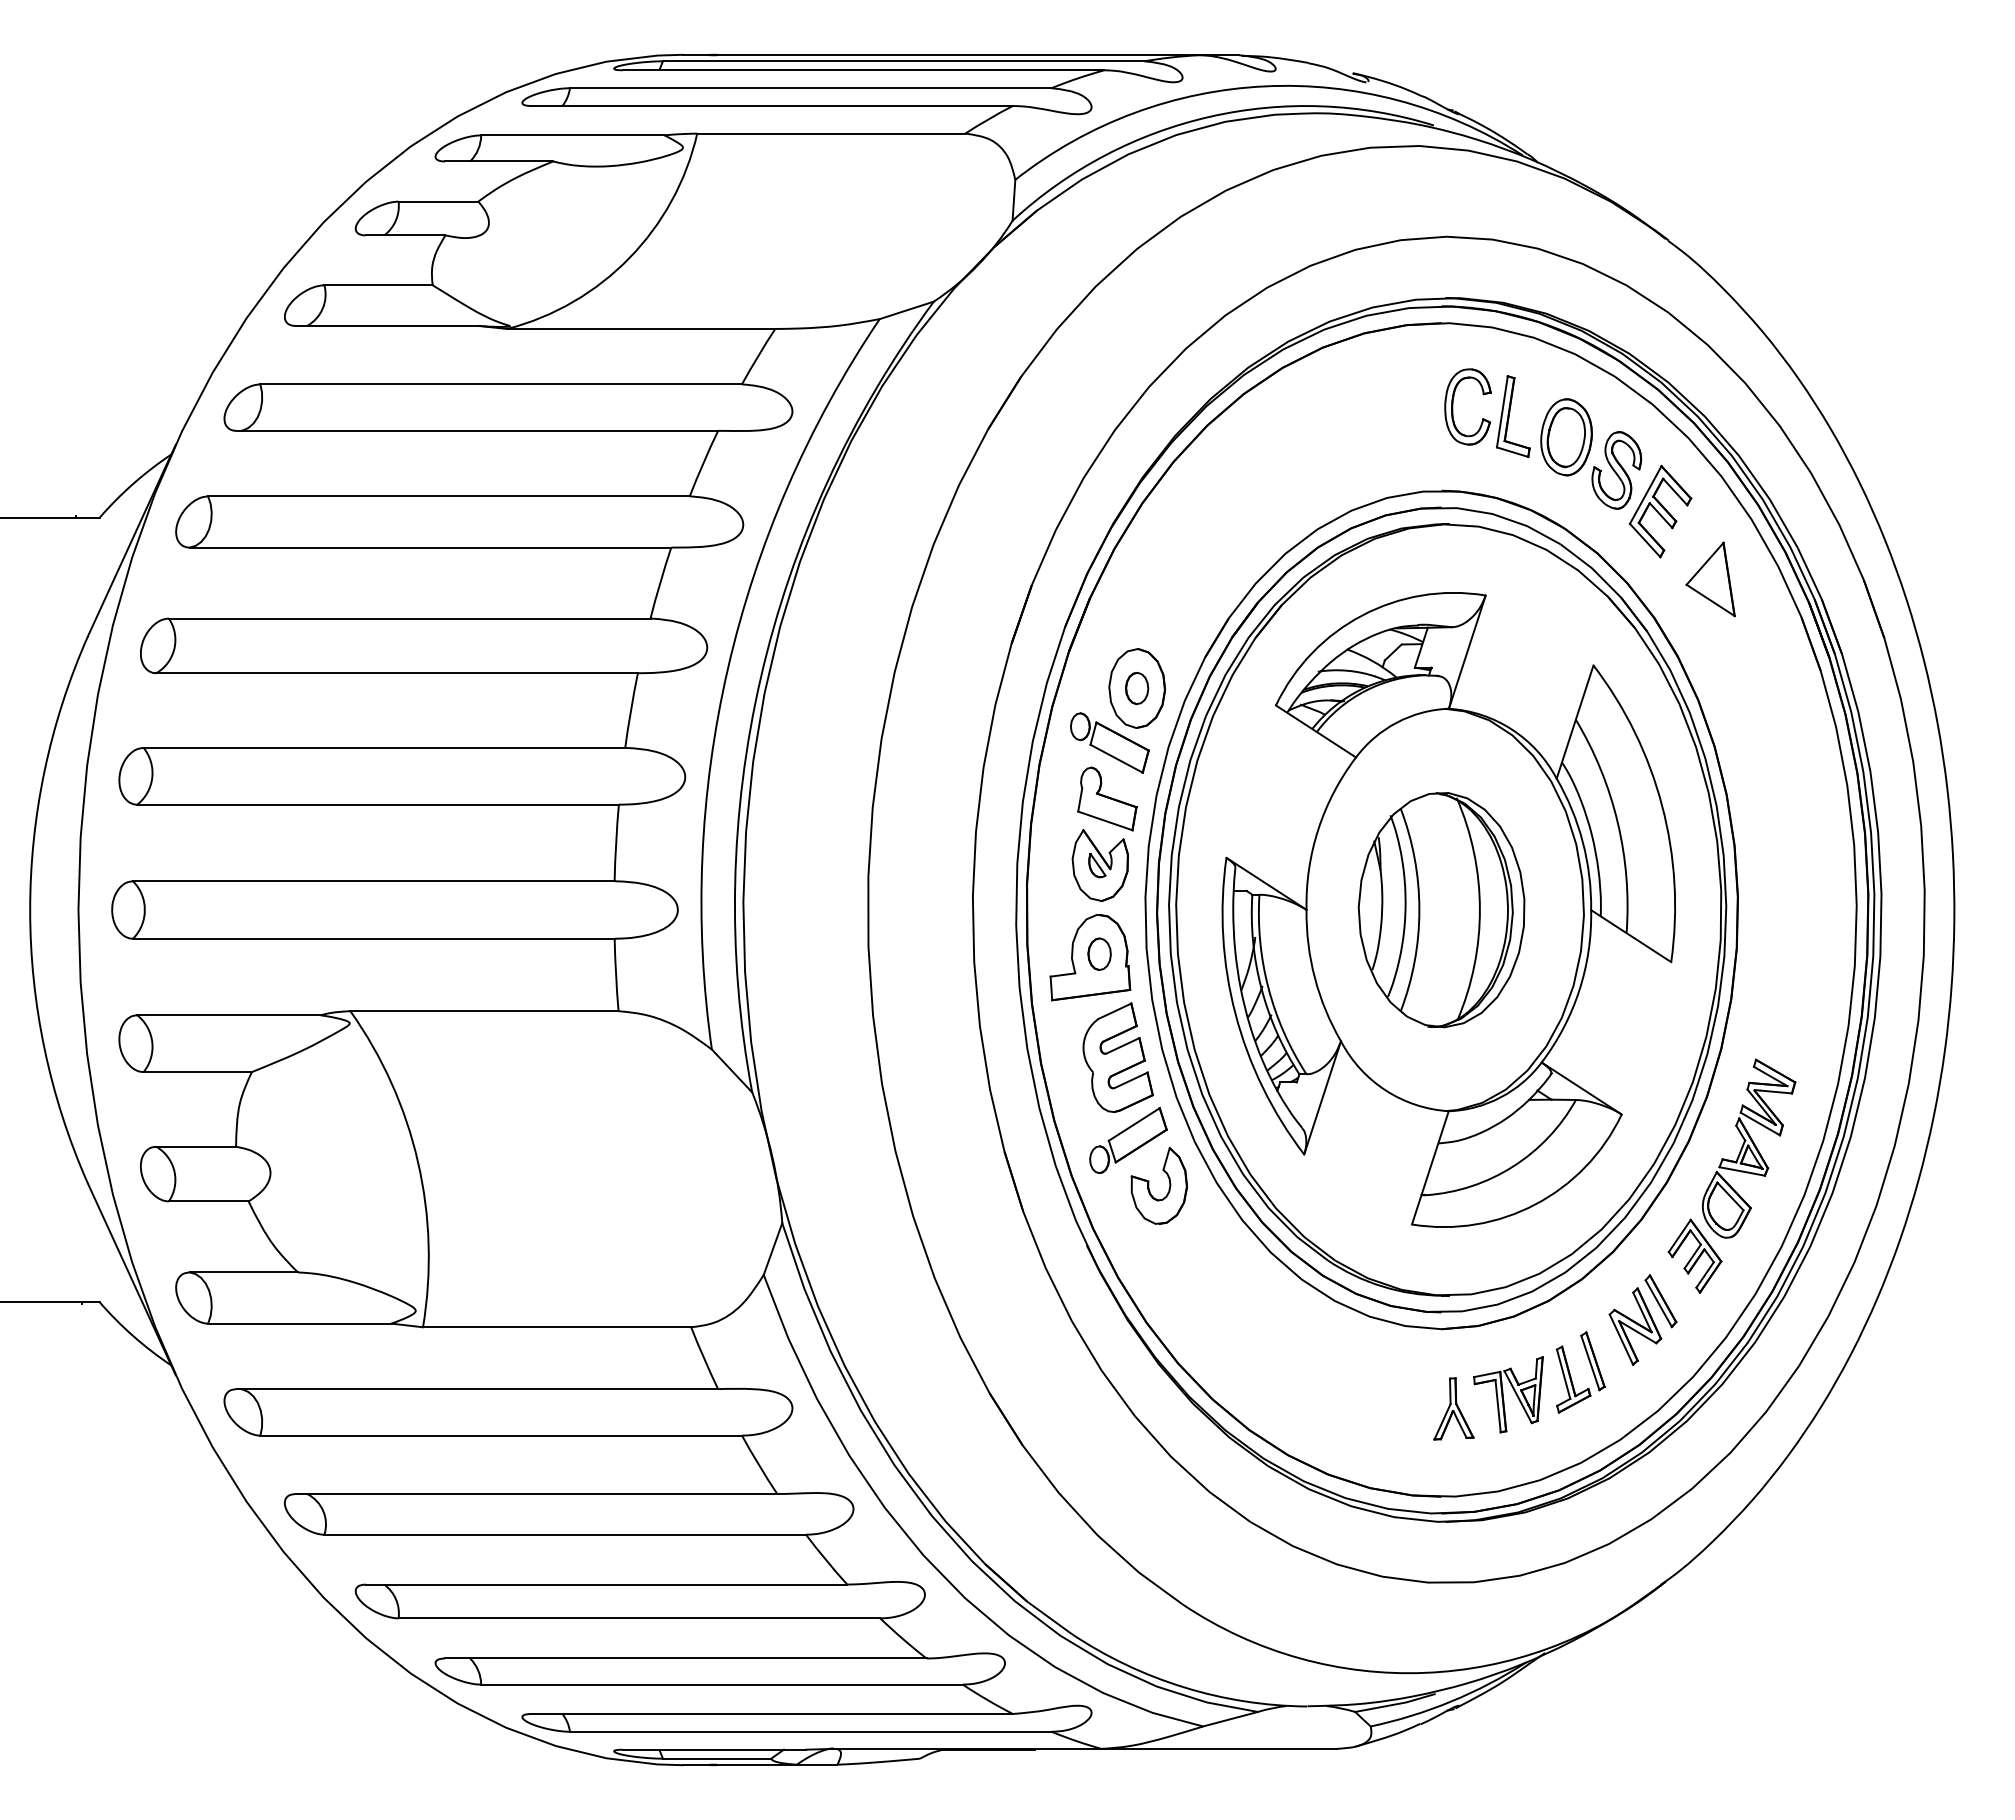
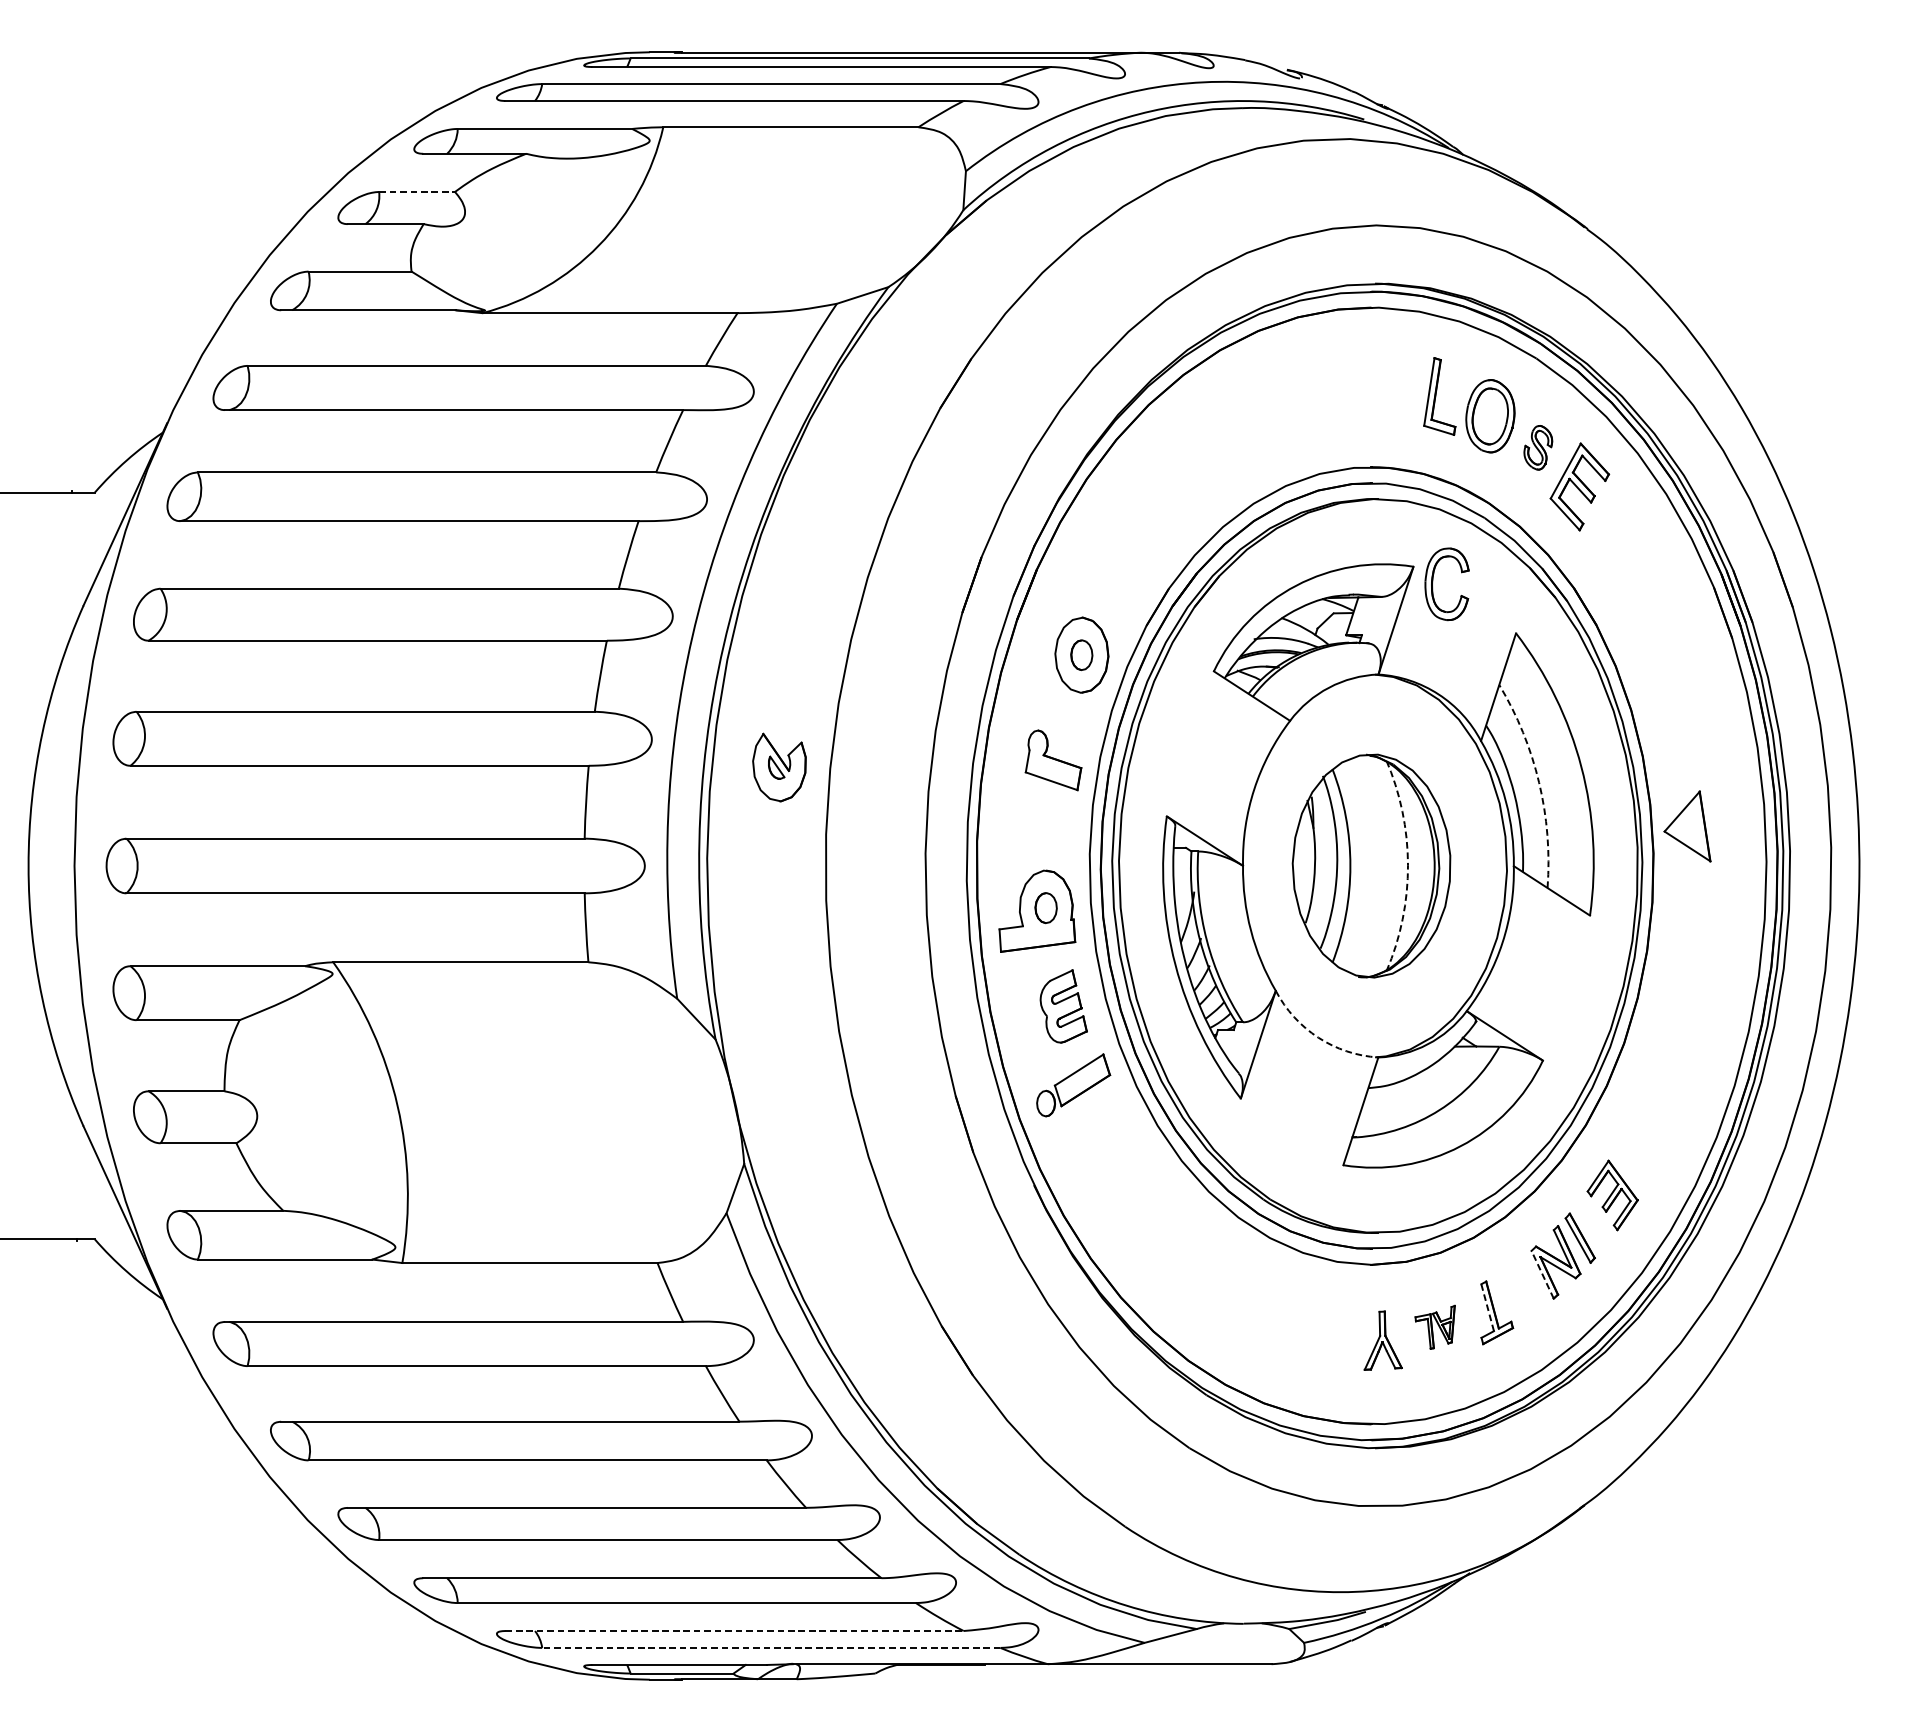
line: (438, 201) -> (417, 191), solid -> dashed
part: (1453, 406) -> (1433, 583), moved
part: (1616, 470) -> (1537, 447), size x0.6
part: (1710, 579) -> (1687, 826), moved
part: (1109, 742) -> (1055, 706), removed
arc: (1617, 822) -> (1538, 782), solid -> dashed
part: (1099, 865) -> (778, 767), moved
arc: (1479, 909) -> (1407, 865), solid -> dashed
part: (1117, 1057) -> (1063, 1006), size x0.7
arc: (1385, 1090) -> (1318, 1037), solid -> dashed
part: (1748, 1148) -> (1663, 1092), removed
part: (1149, 1185) -> (1093, 1128), removed
line: (1621, 1339) -> (1542, 1274), solid -> dashed
part: (1592, 1361) -> (1515, 1295), removed
line: (1563, 1374) -> (1487, 1307), solid -> dashed
part: (1508, 1394) -> (1435, 1327), size x0.6
line: (772, 1713) -> (734, 1630), solid -> dashed
line: (810, 1731) -> (771, 1647), solid -> dashed

